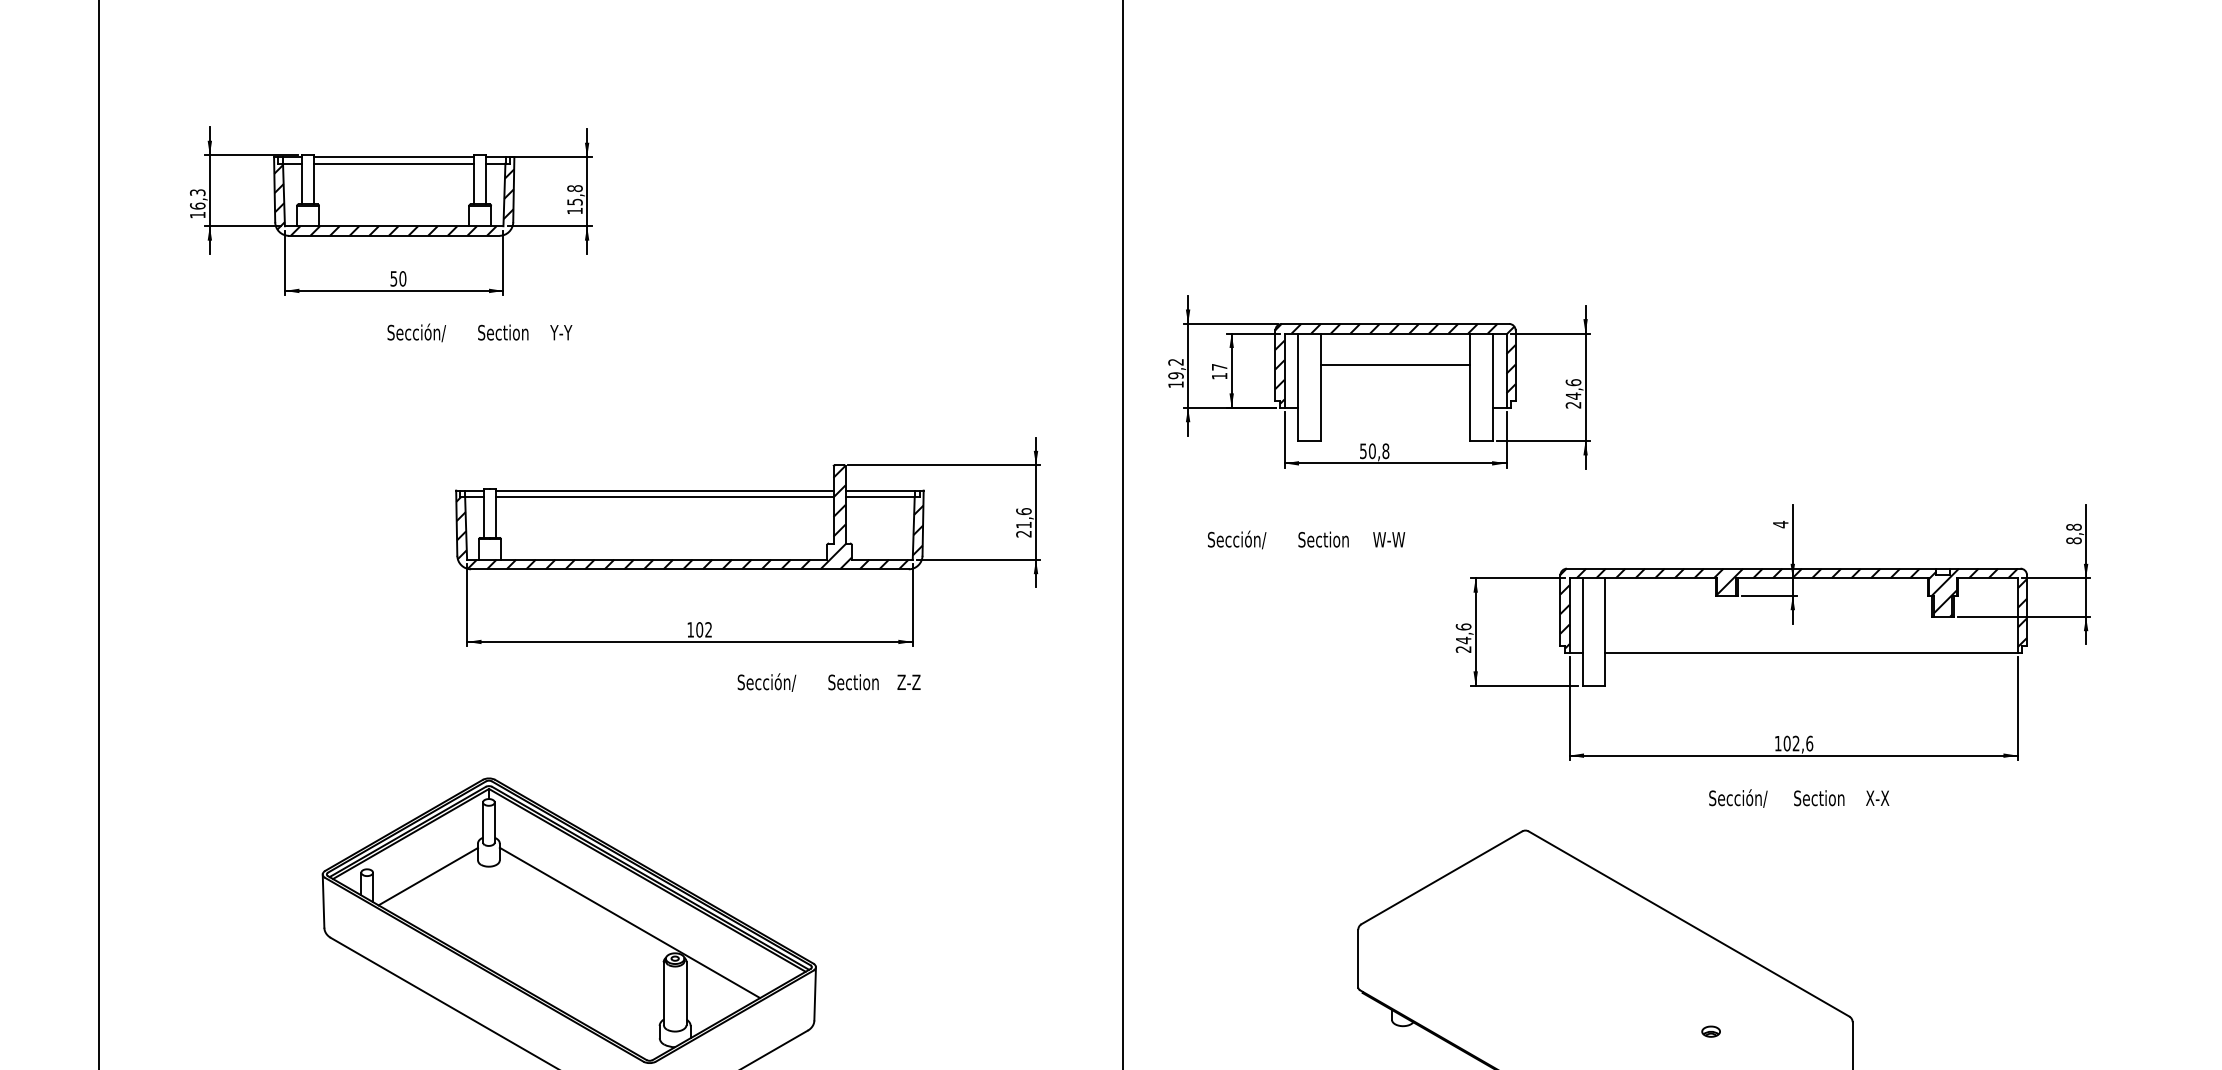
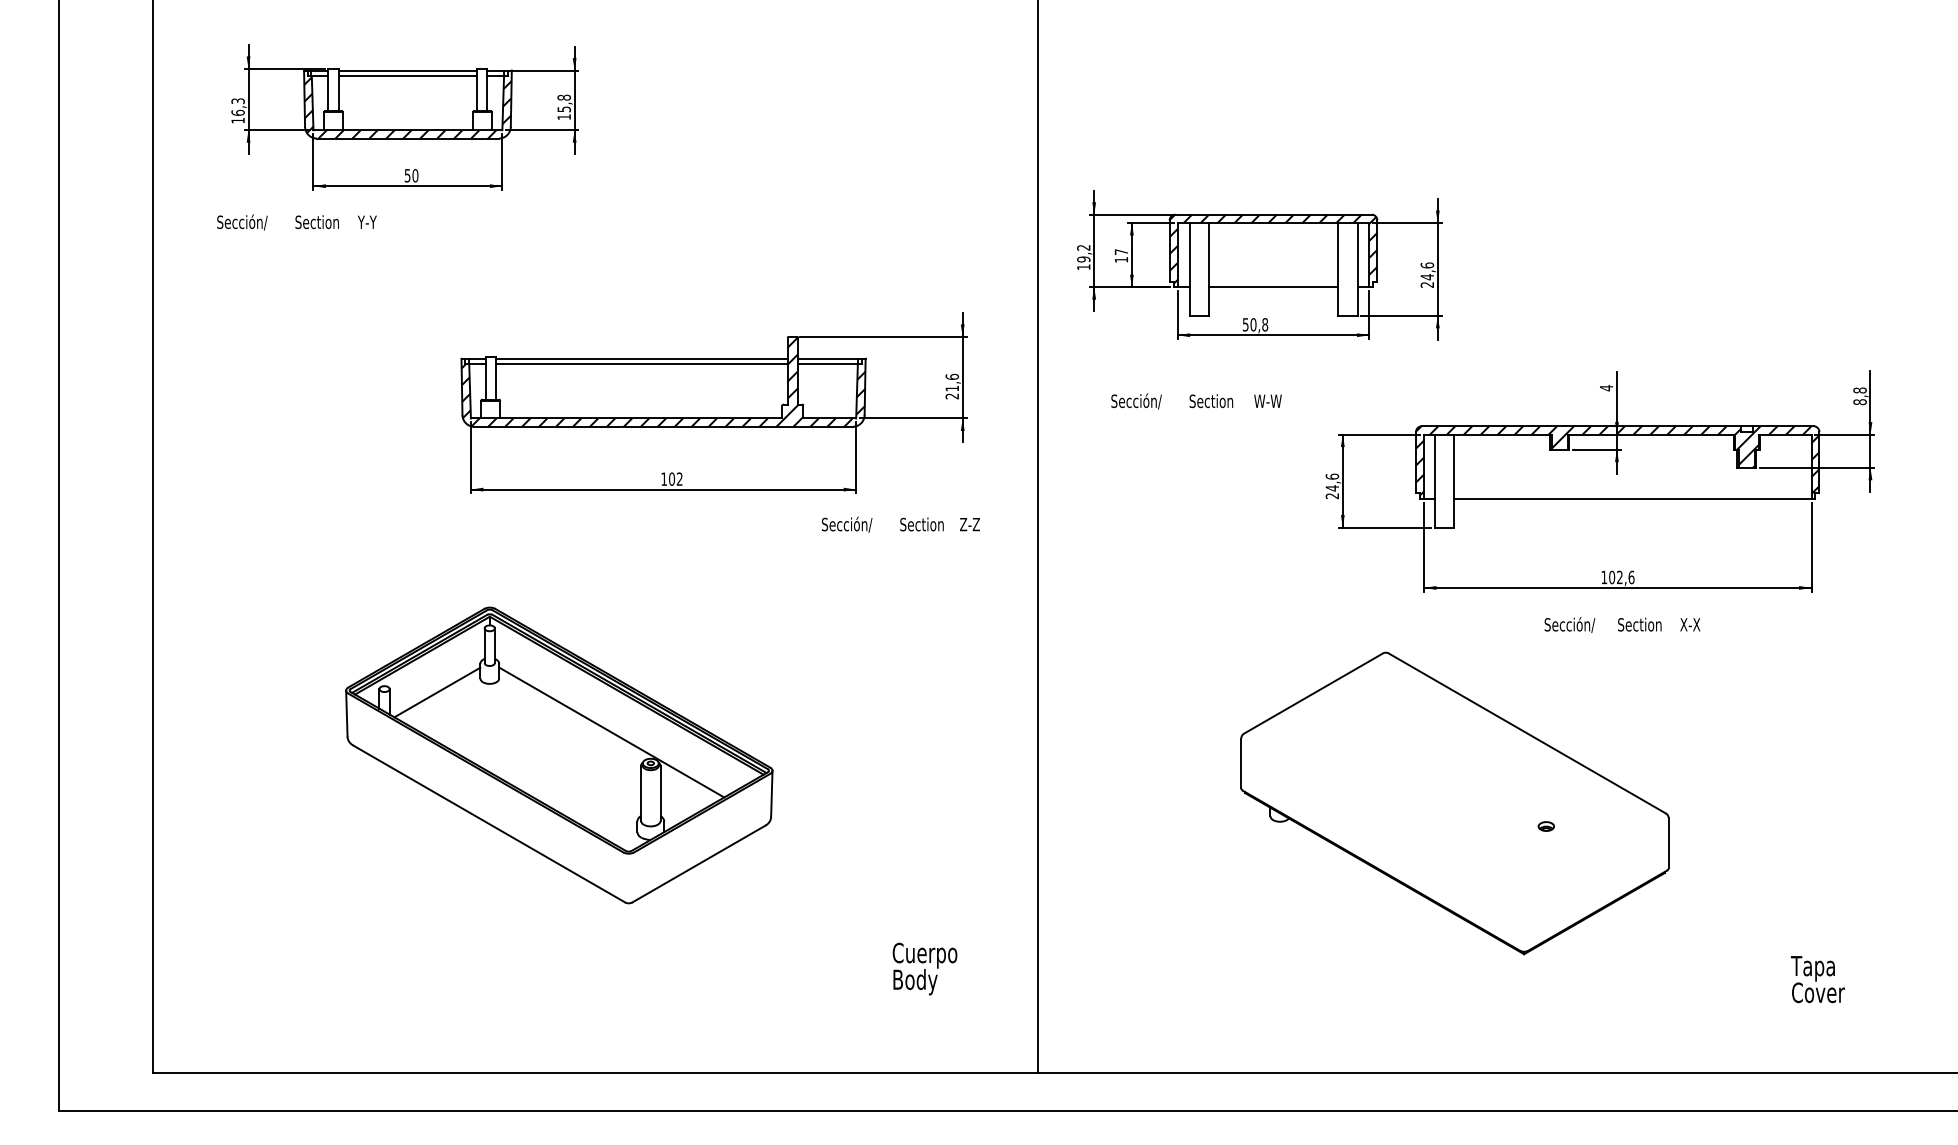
text: (479, 332) -> (296, 222), moved
line: (1395, 365) -> (1273, 287), moved
text: (828, 682) -> (900, 524), moved

